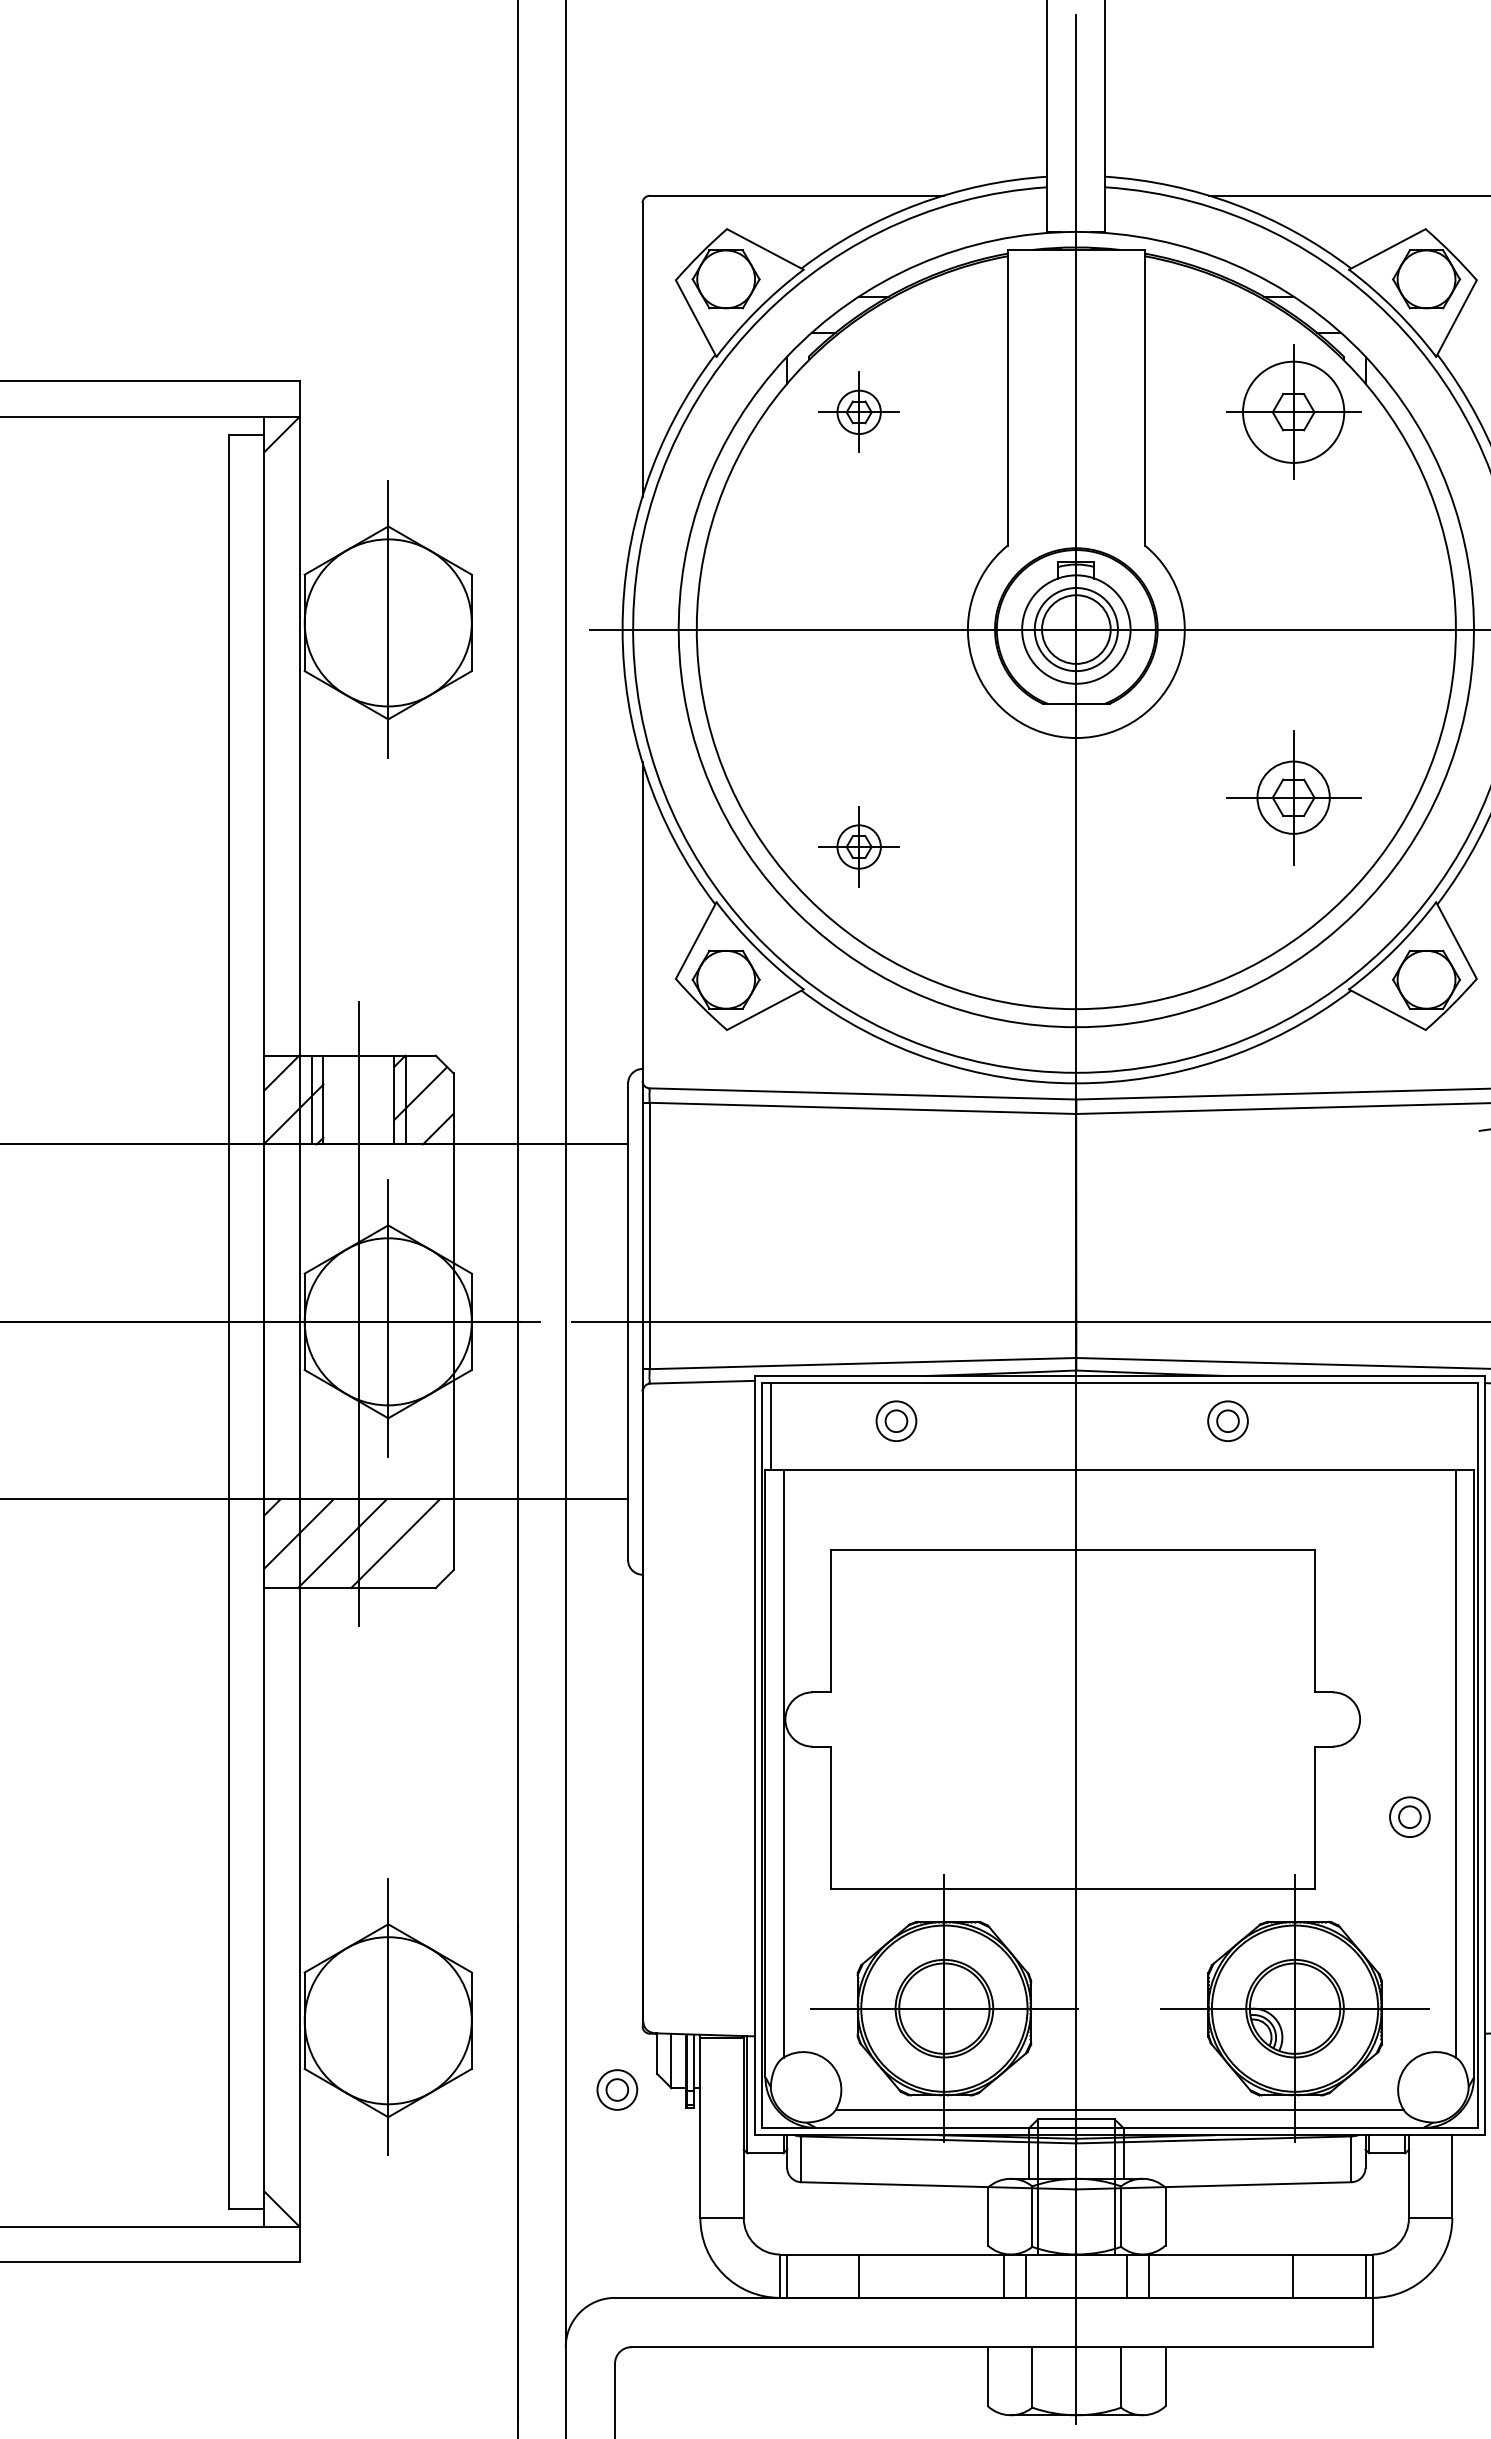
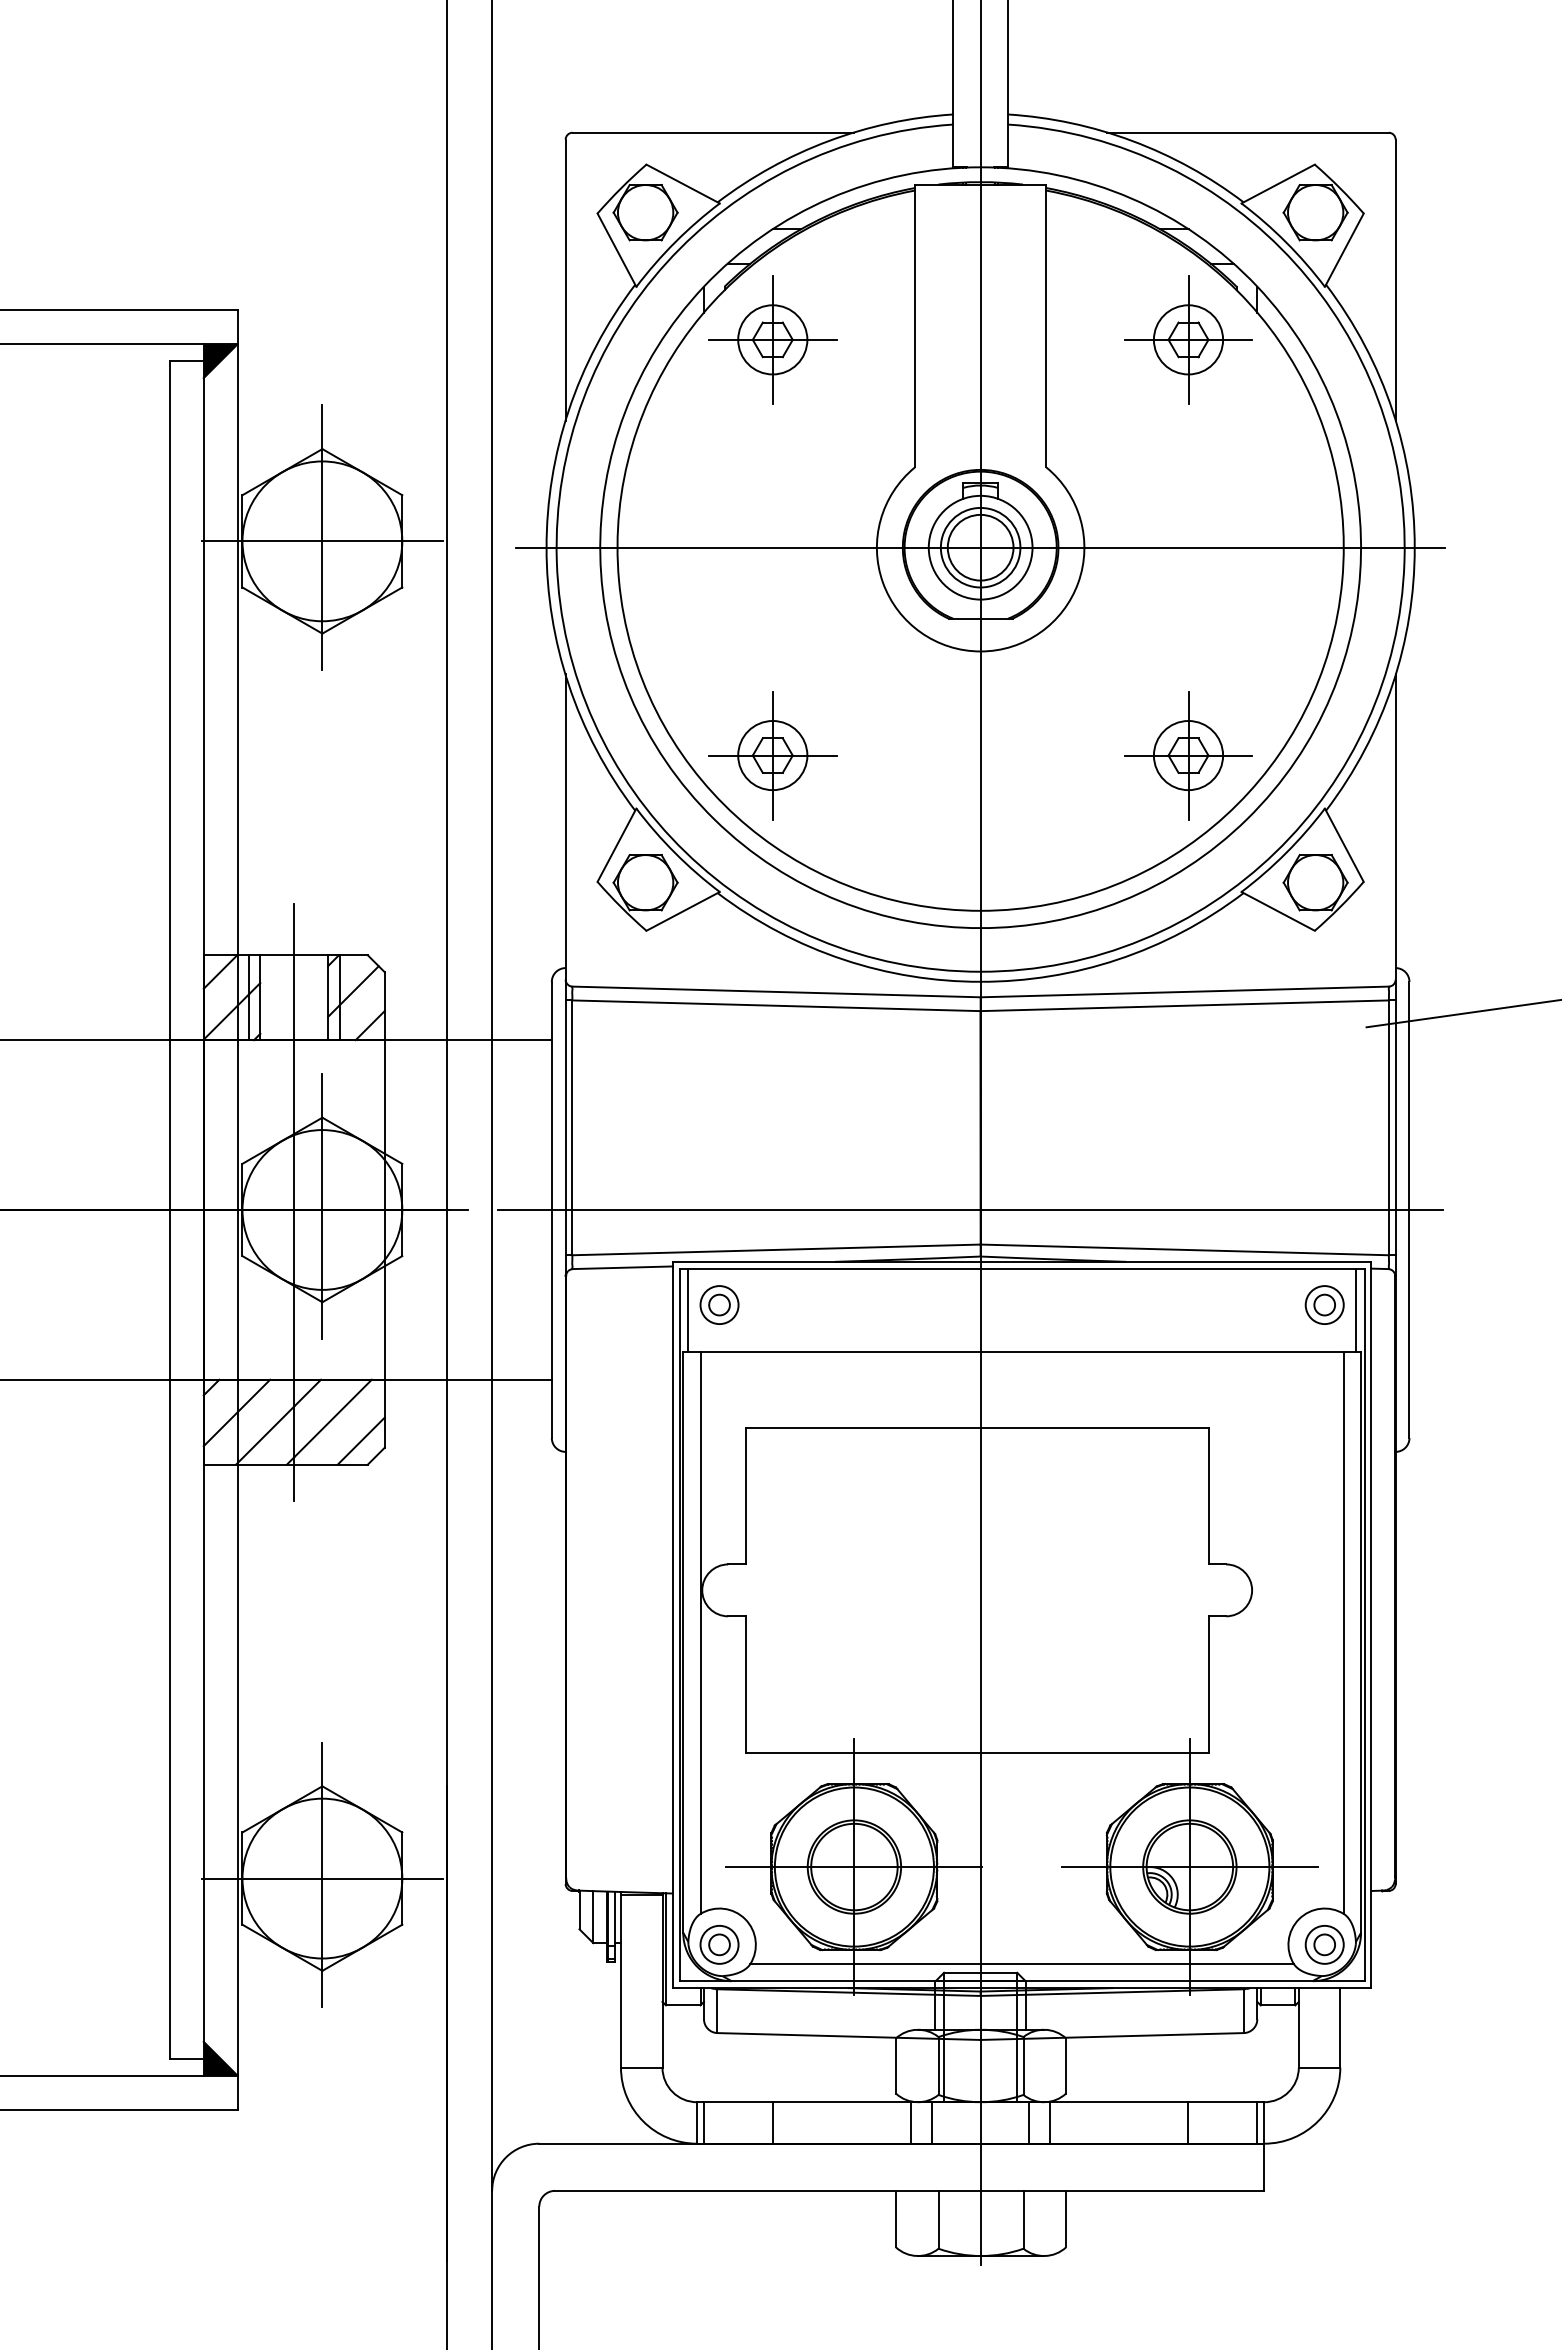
part: (858, 411) -> (772, 339), size x1.67
circle: (1293, 411) -> (1188, 339), size x0.71
fill: (281, 434) -> (220, 361), added
line: (388, 623) -> (322, 541), added
part: (1293, 797) -> (1188, 755), moved
part: (858, 846) -> (772, 755), size x1.67
part: (896, 1420) -> (719, 1304), moved
part: (1227, 1420) -> (1324, 1304), moved
line: (1469, 1425) -> (1356, 1309), added
line: (428, 1562) -> (360, 1440), added
part: (1409, 1816) -> (1324, 1944), moved
line: (388, 2020) -> (322, 1878), added
part: (617, 2089) -> (719, 1944), moved
fill: (281, 2208) -> (220, 2058), added

